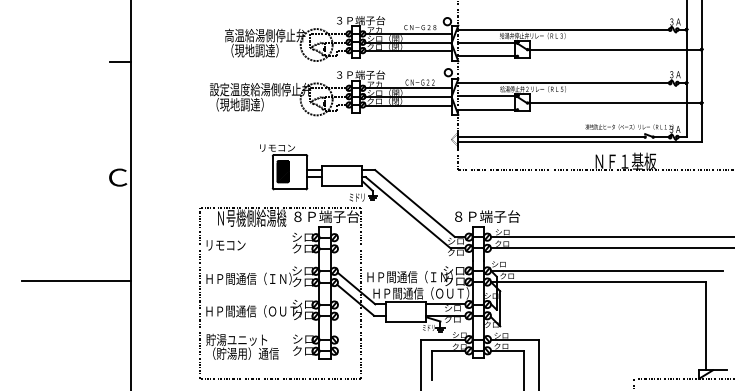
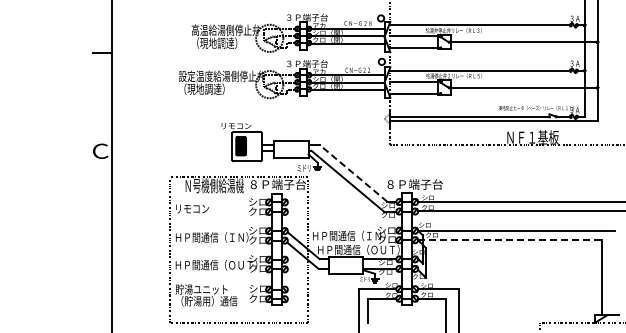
line: (415, 203) -> (353, 173), solid -> dashed
line: (75, 280) -> (64, 238), removed
line: (598, 282) -> (509, 240), solid -> dashed

